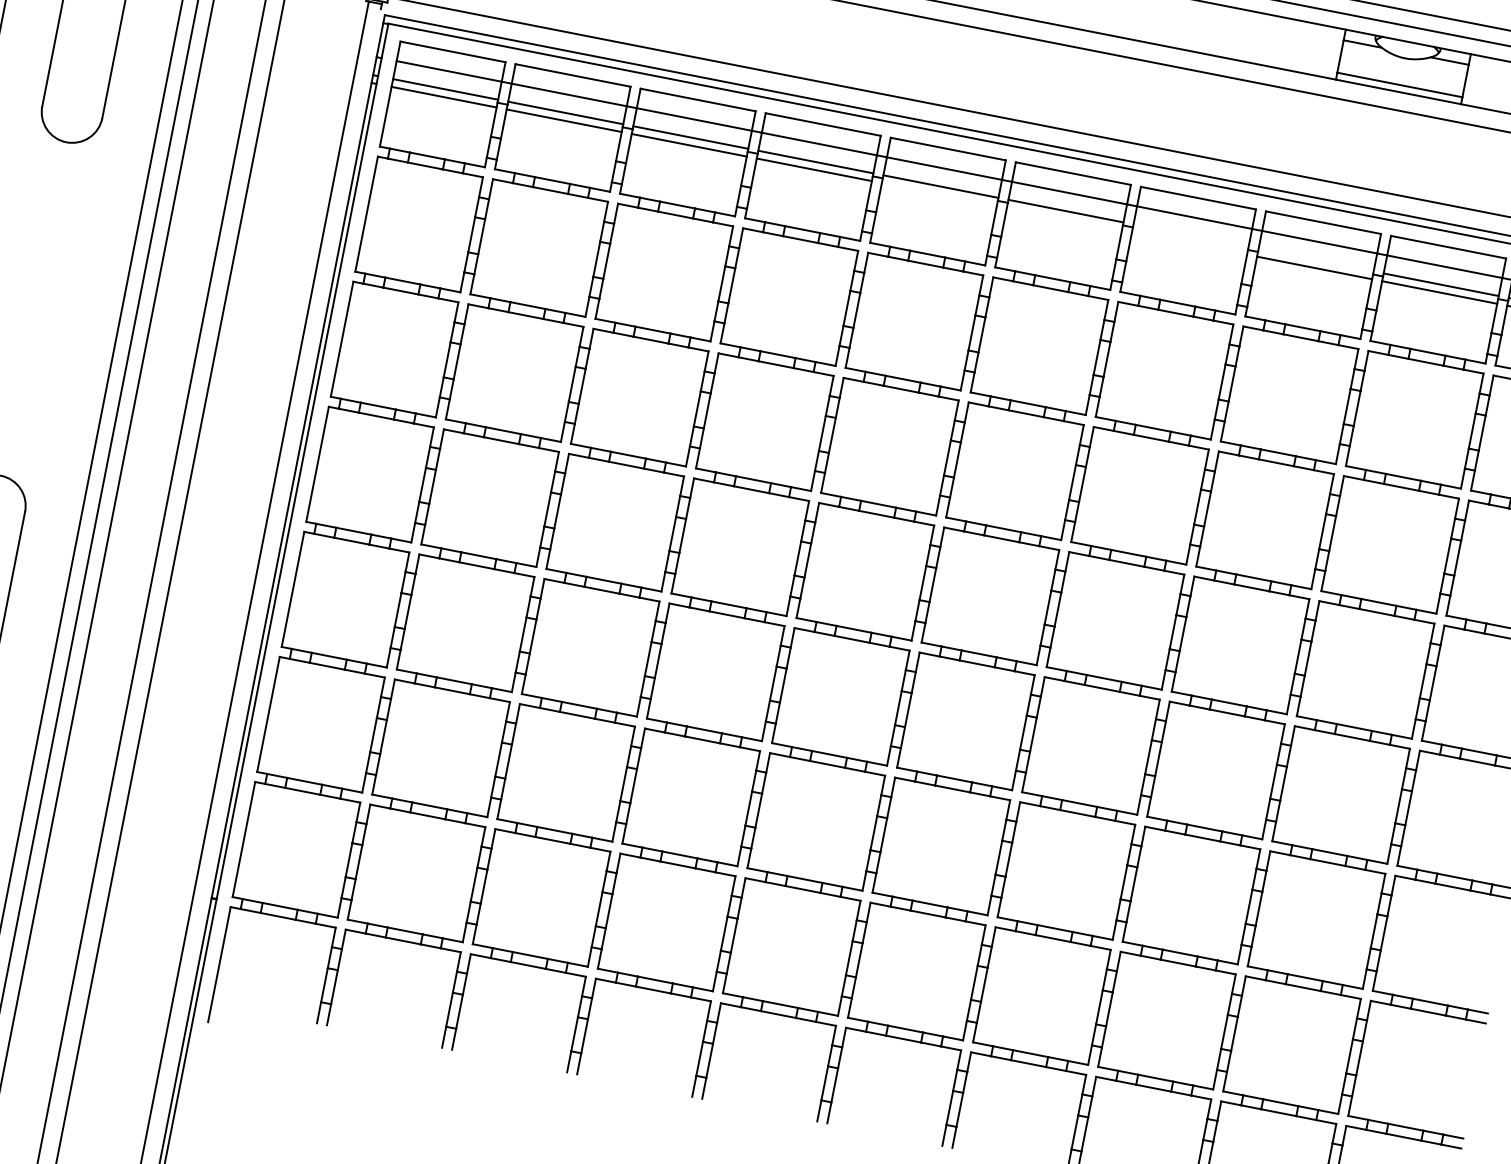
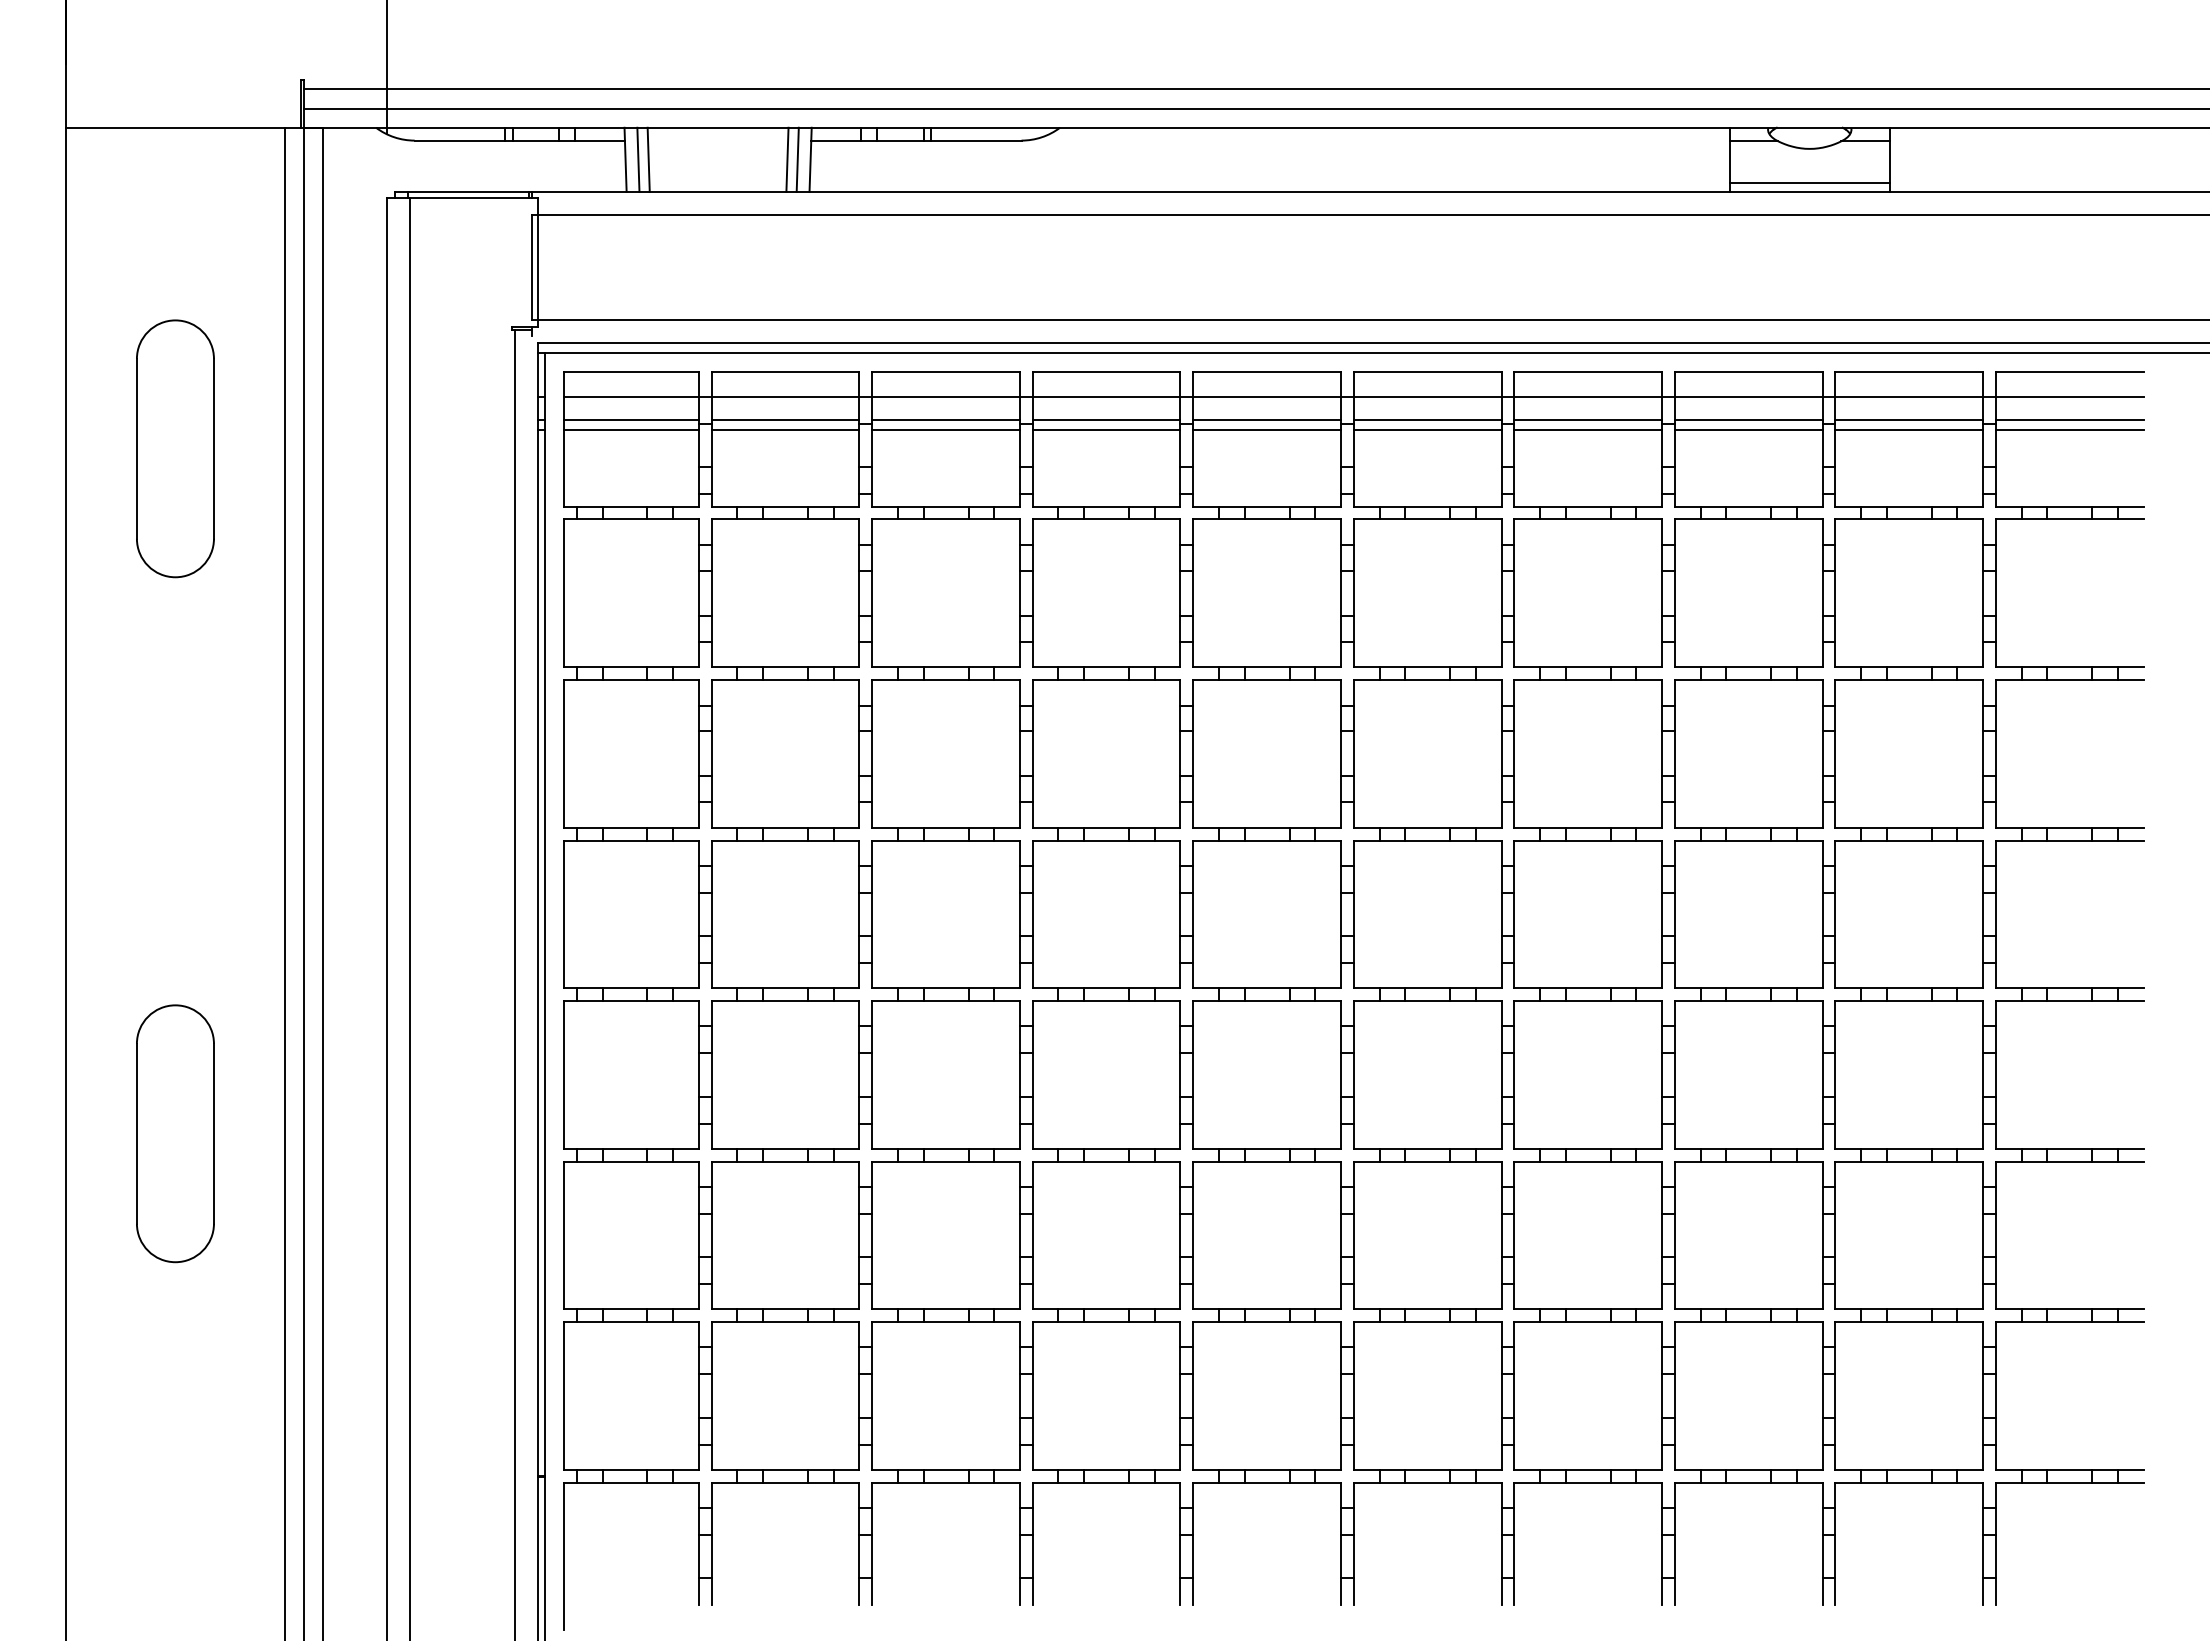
line: (938, 193) -> (1266, 429), added
line: (1064, 218) -> (1427, 429), added
line: (1191, 235) -> (1588, 419), added
line: (1189, 243) -> (1588, 429), added
line: (1316, 259) -> (1748, 419), added

